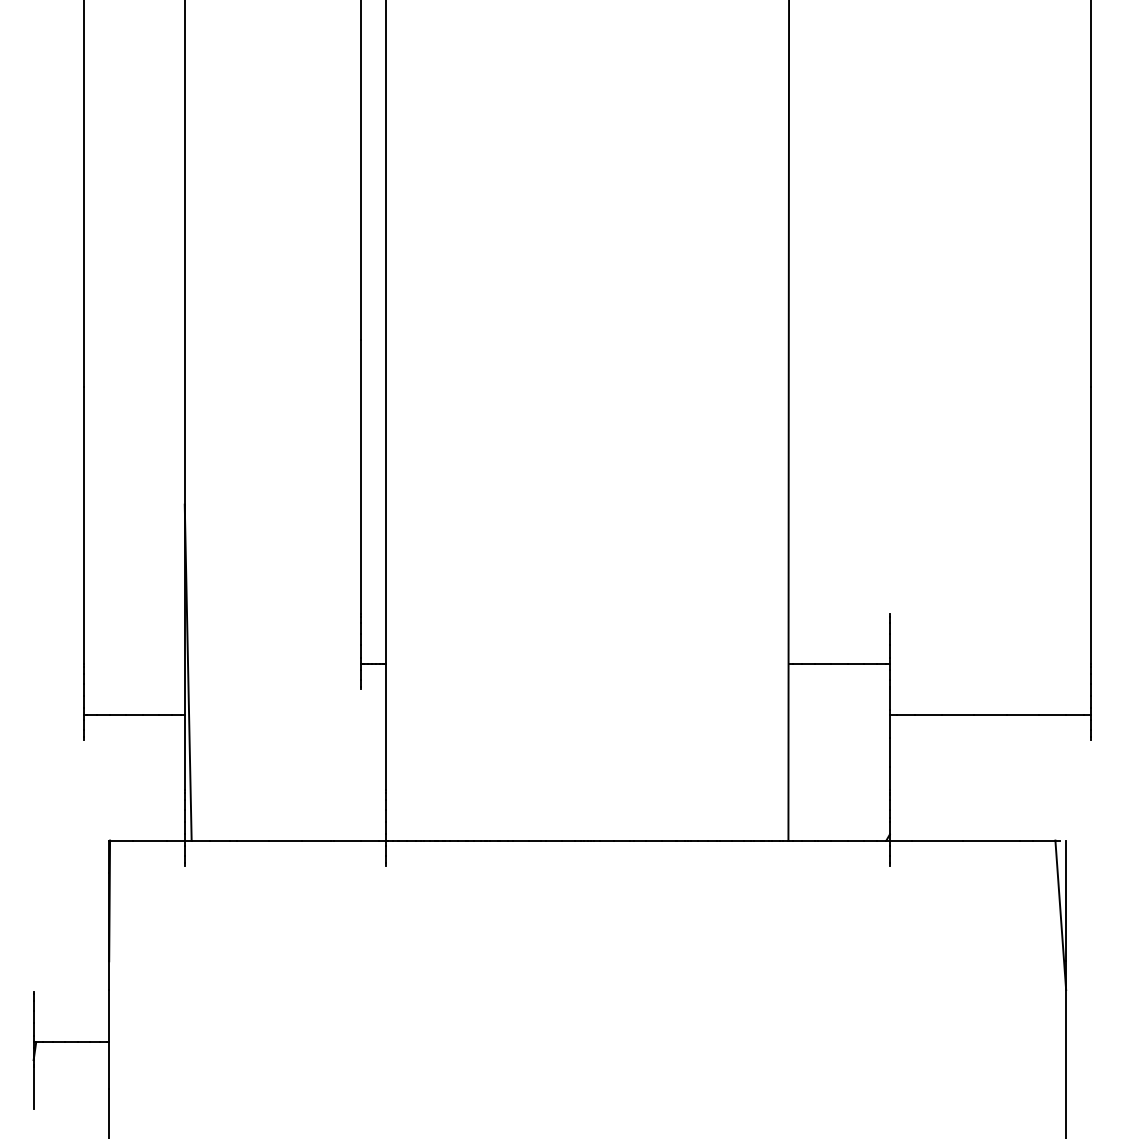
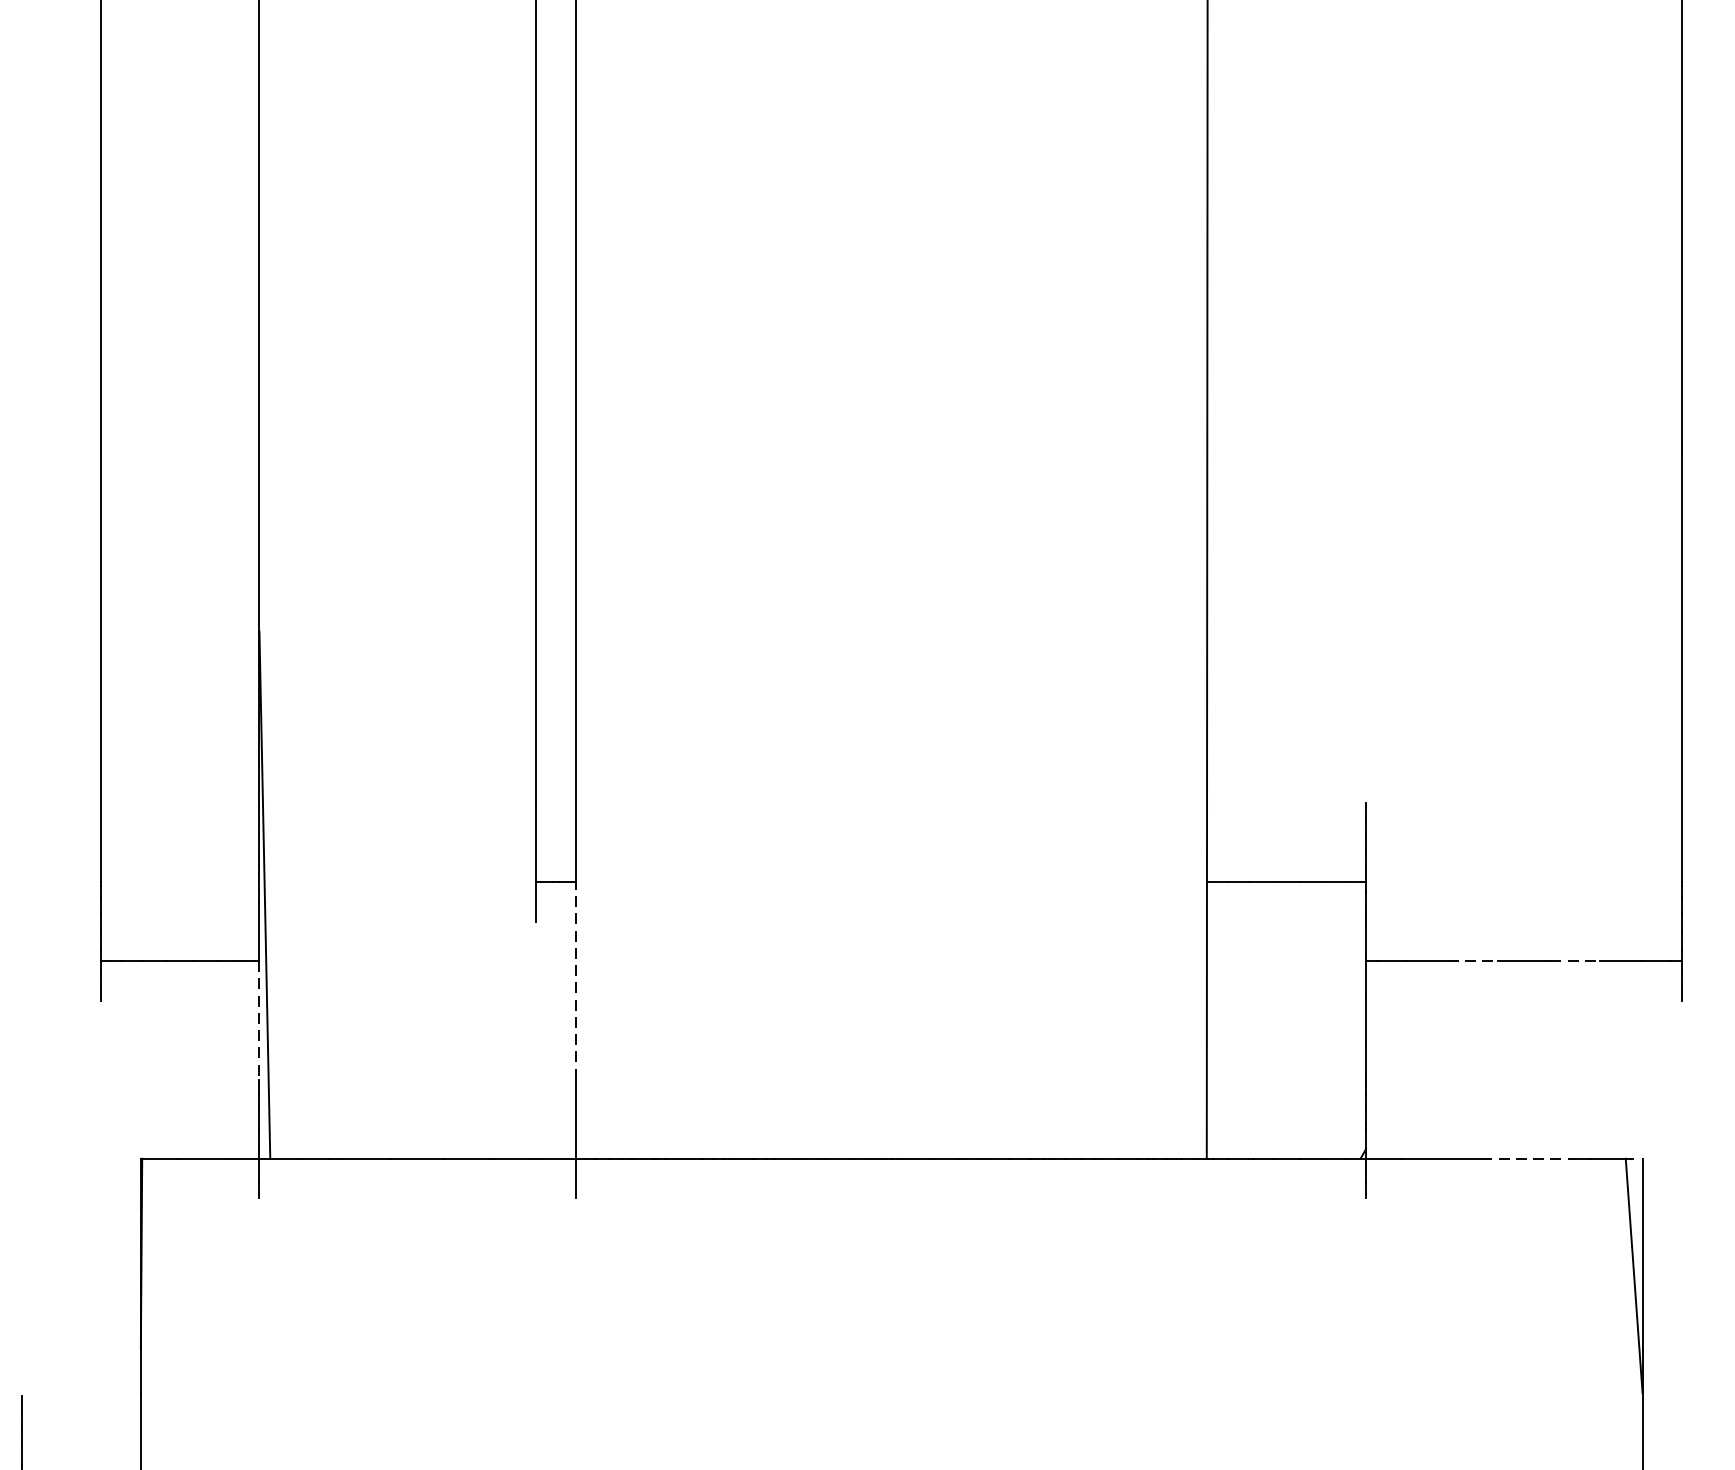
line: (957, 714) -> (1472, 960), solid -> dashed
line: (1023, 714) -> (1575, 960), solid -> dashed
line: (386, 727) -> (576, 981), solid -> dashed
line: (184, 752) -> (259, 1020), solid -> dashed
line: (991, 840) -> (1525, 1158), solid -> dashed

